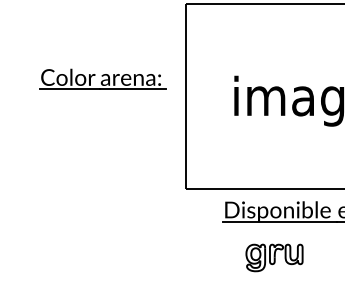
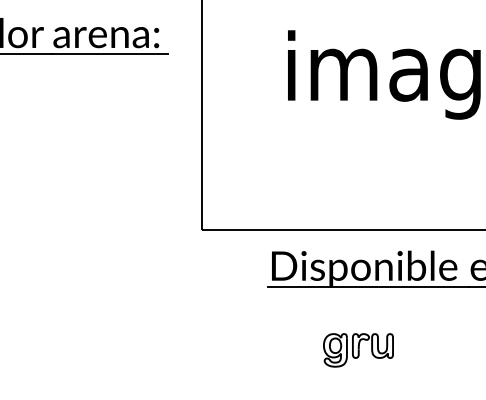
part: (274, 257) -> (358, 349), size x0.7

